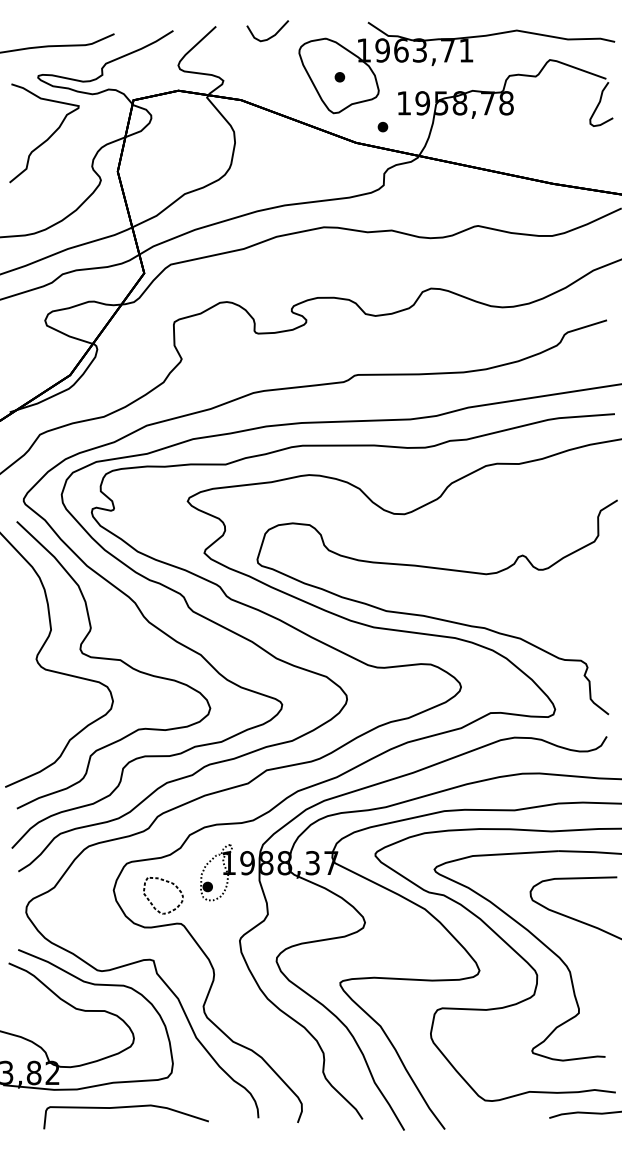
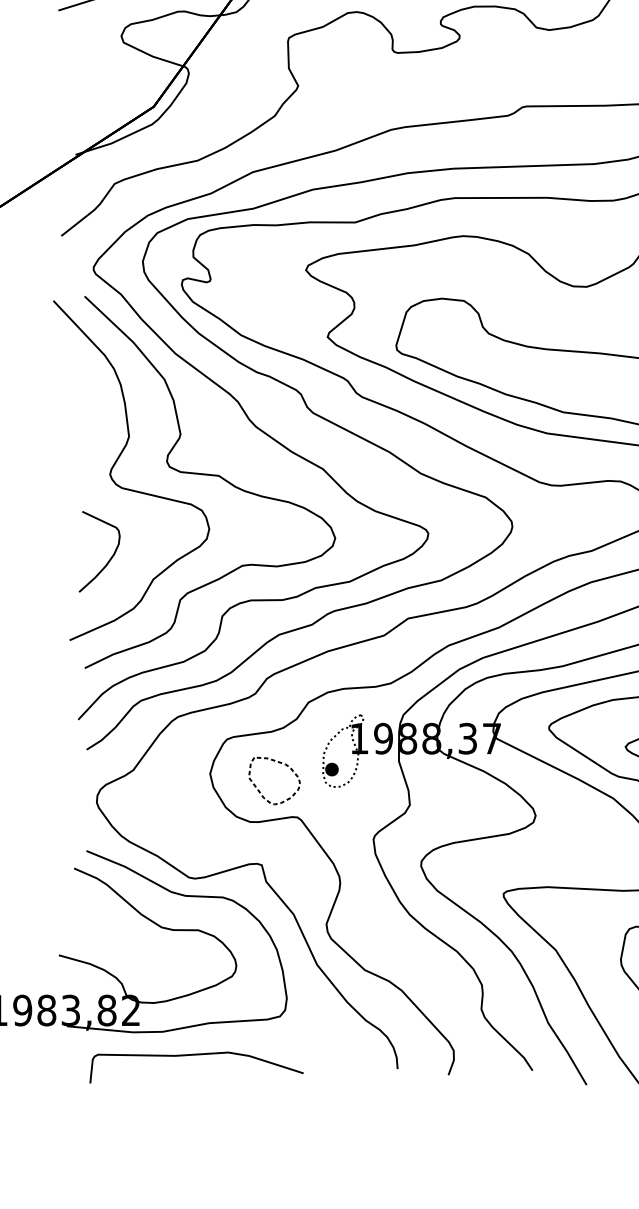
curve: (35, 724) -> (108, 559), added
curve: (123, 1108) -> (193, 1056), moved

